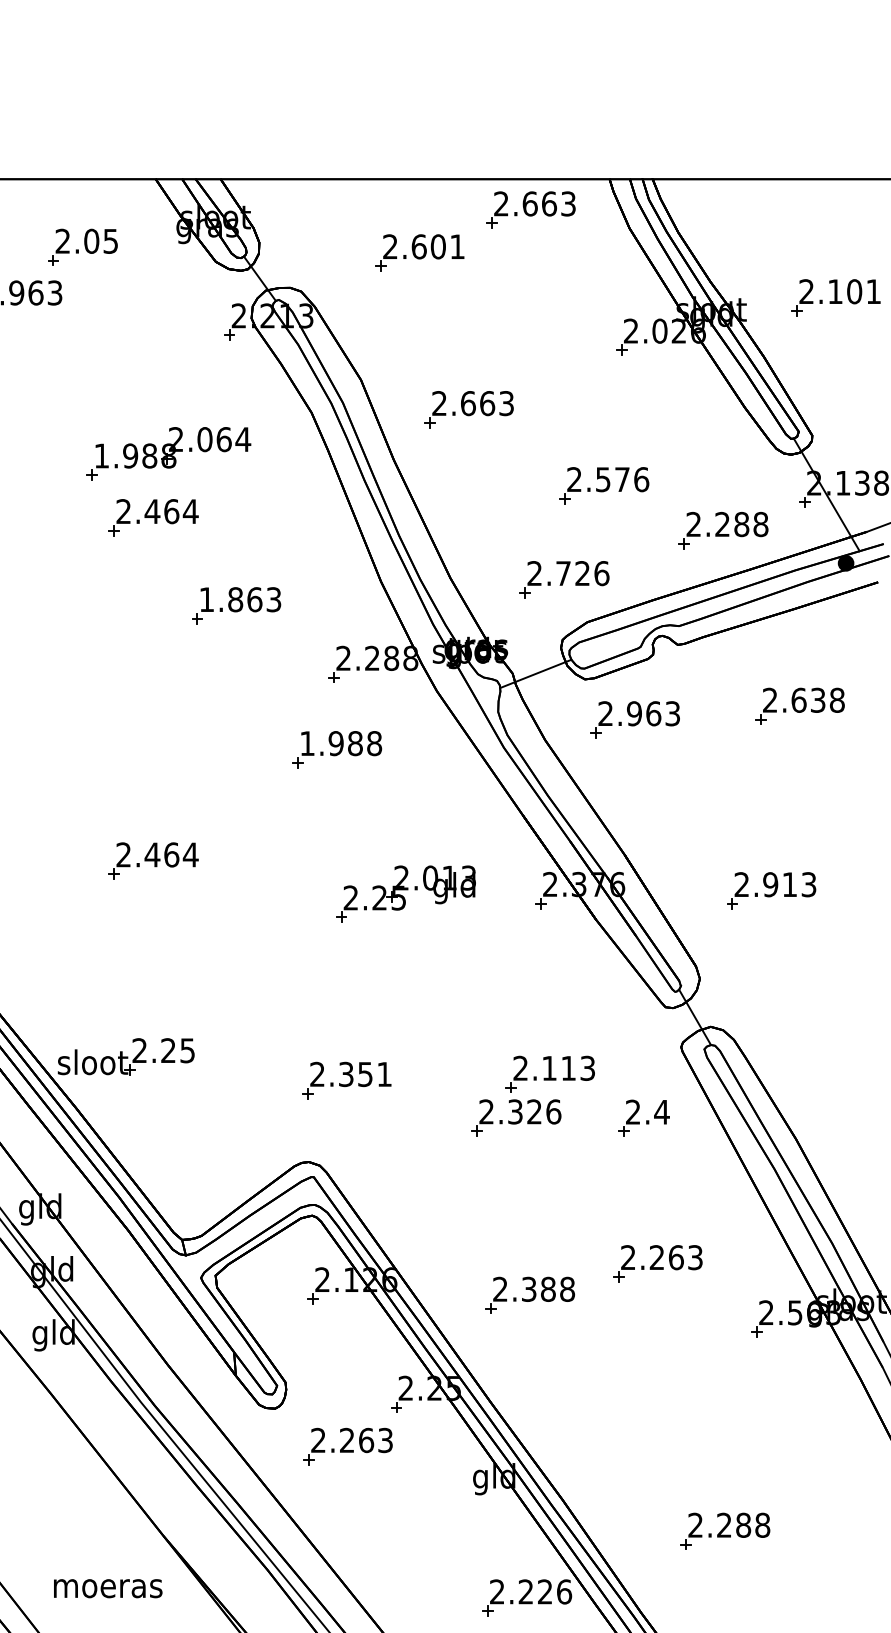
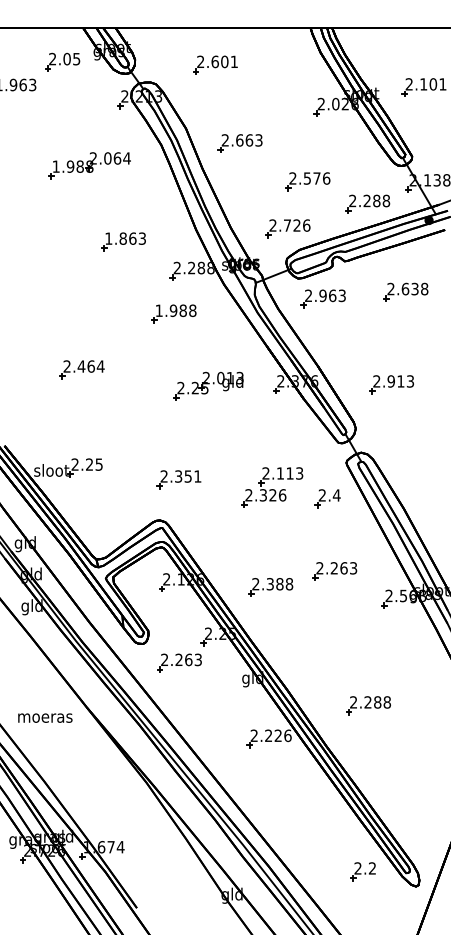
part: (529, 210) -> (270, 43), removed
part: (82, 246) -> (62, 61), moved
part: (152, 517) -> (81, 197), removed
text: (108, 1587) -> (45, 717), moved

